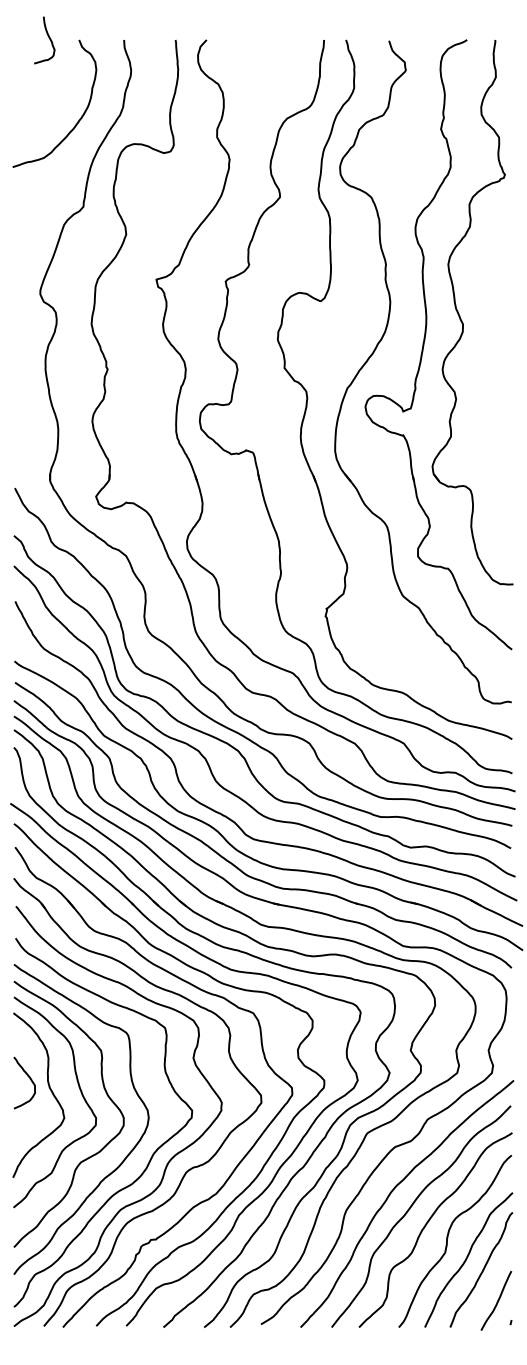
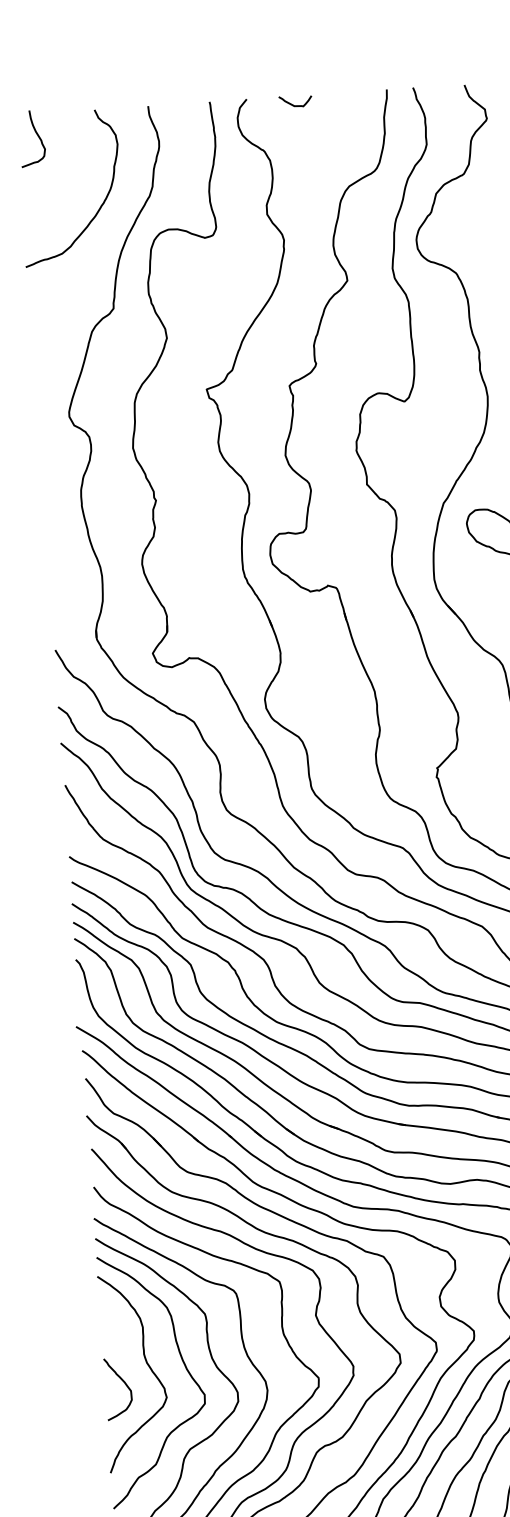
curve: (47, 36) -> (35, 133), moved
curve: (247, 47) -> (296, 104), added
curve: (30, 1080) -> (125, 1385), moved

